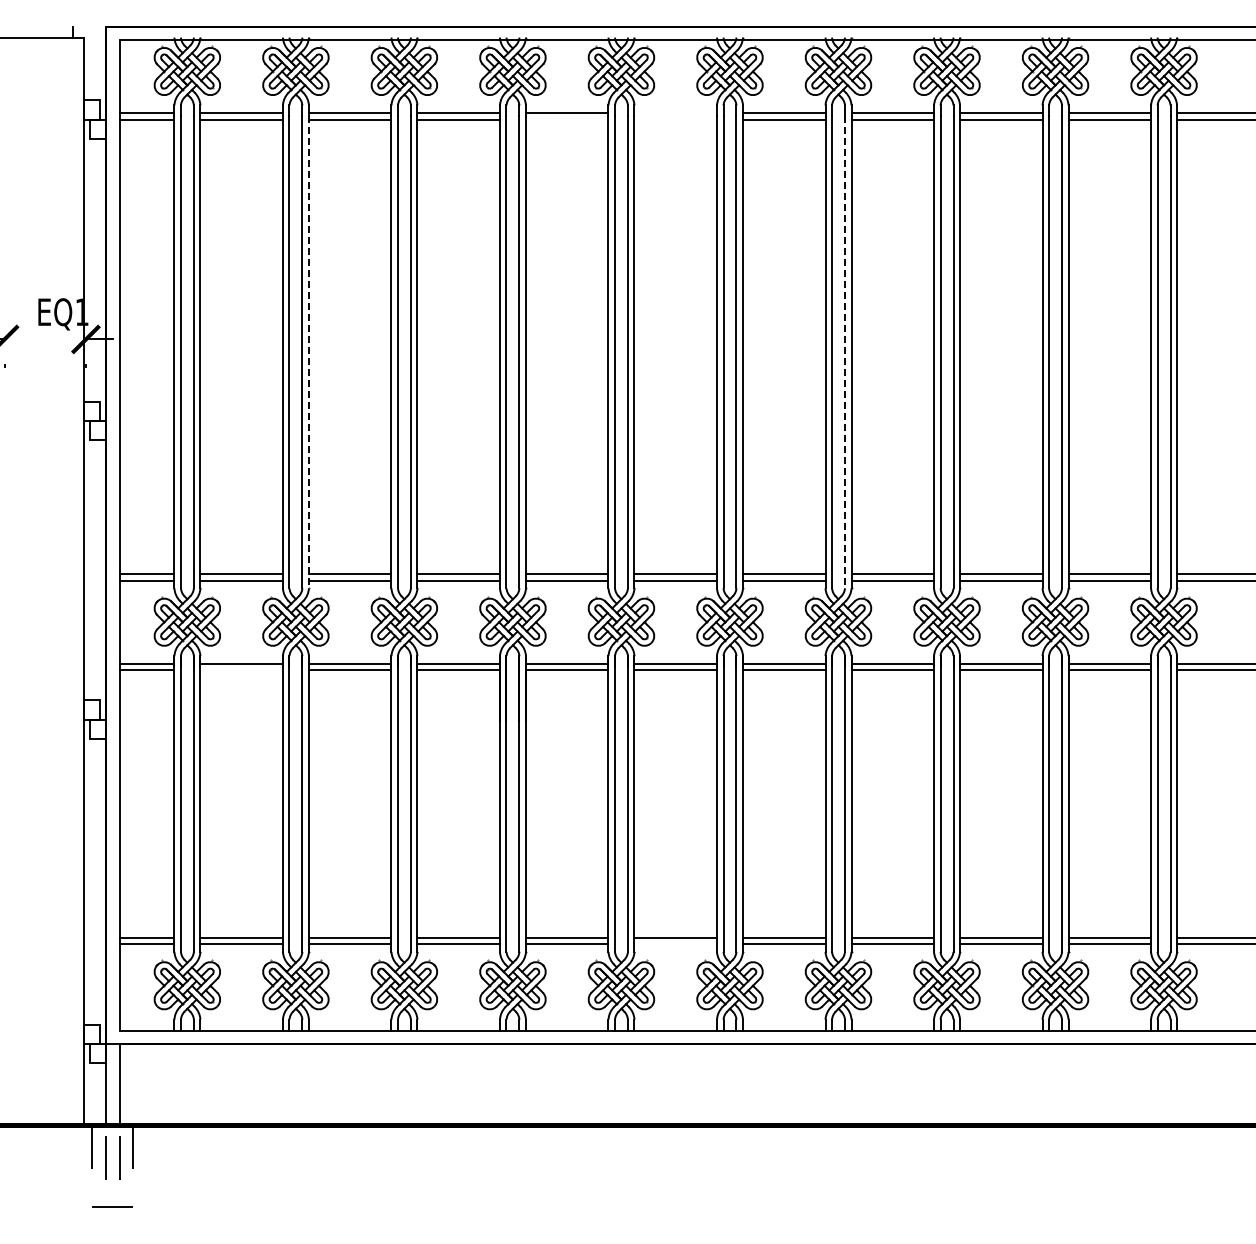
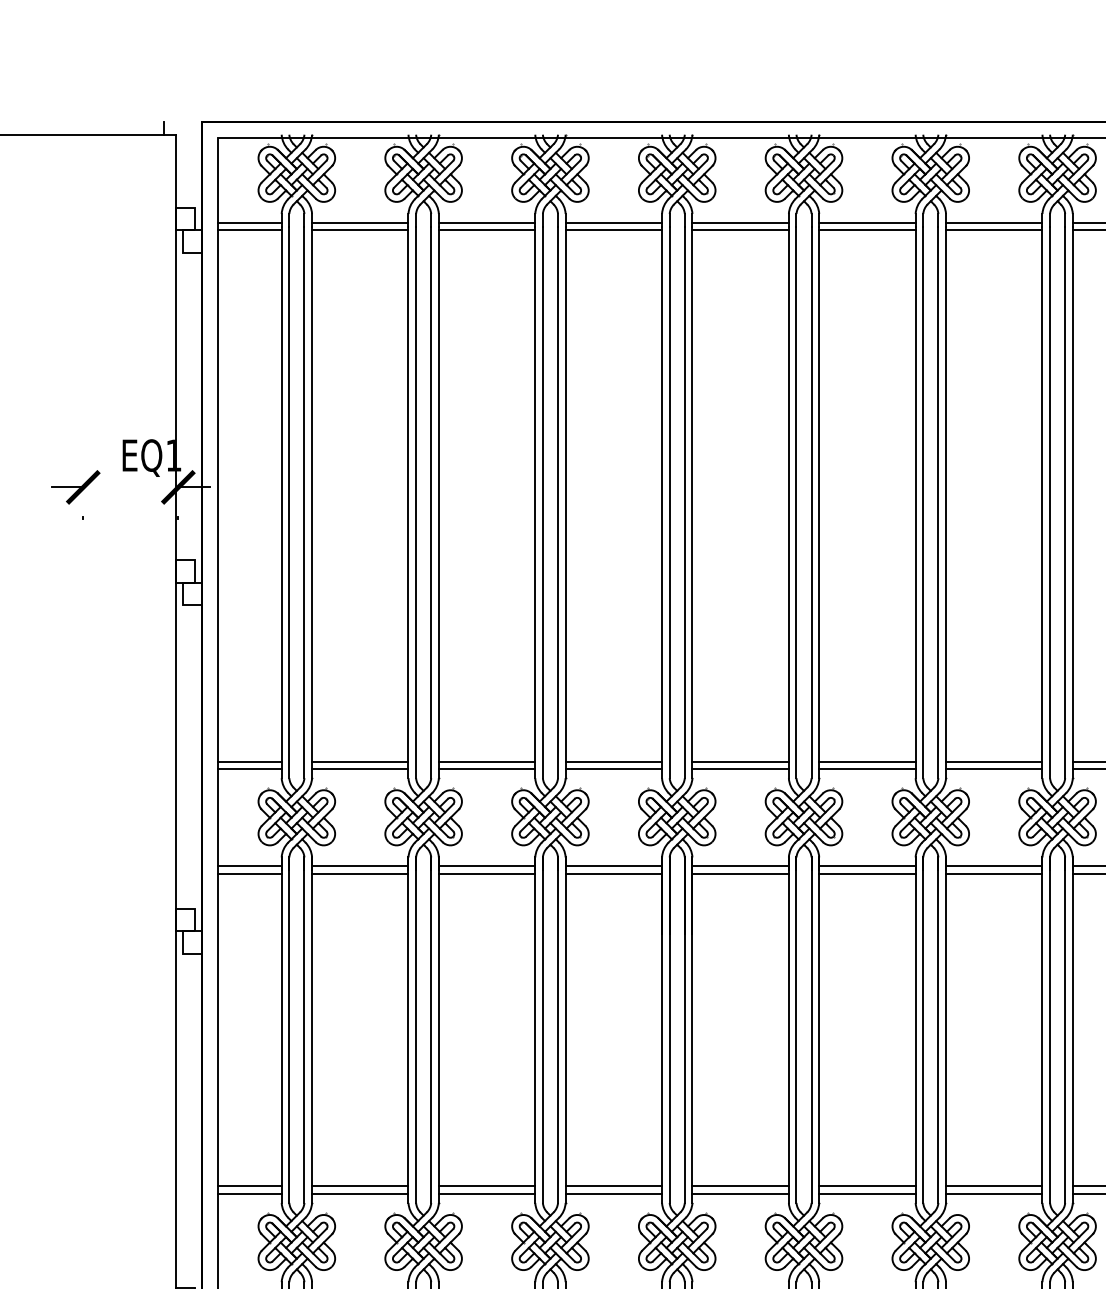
line: (675, 113) -> (867, 223), added
line: (566, 119) -> (739, 230), added
line: (675, 119) -> (867, 230), added
line: (308, 352) -> (438, 502), dashed -> solid
line: (844, 352) -> (1064, 502), dashed -> solid
line: (241, 670) -> (360, 874), added
line: (675, 944) -> (867, 1194), added

